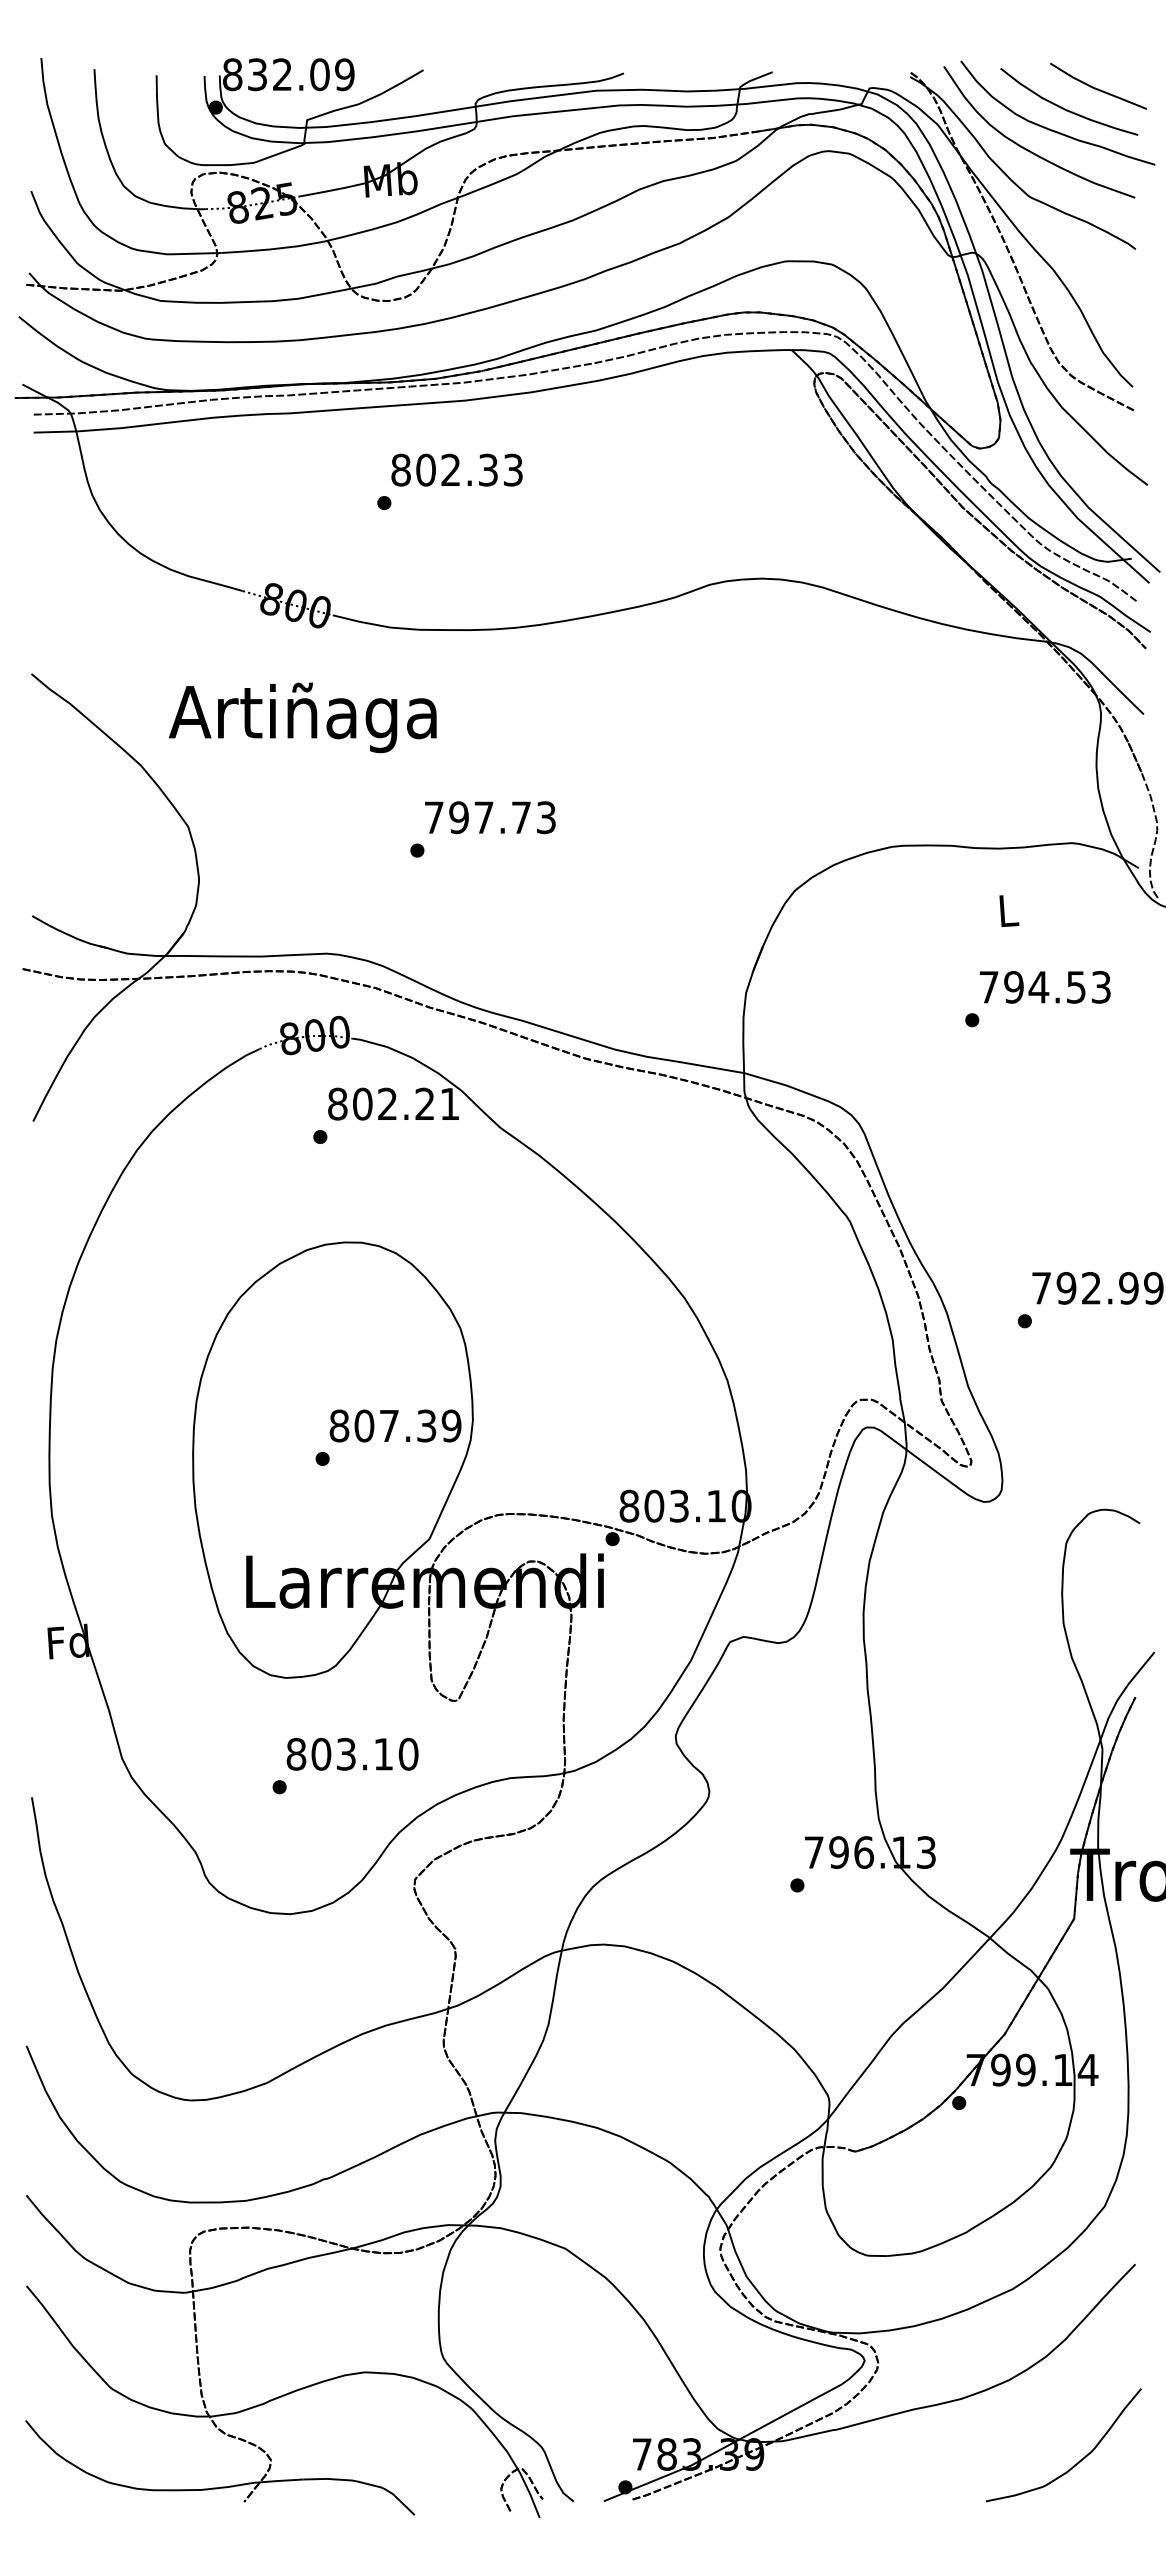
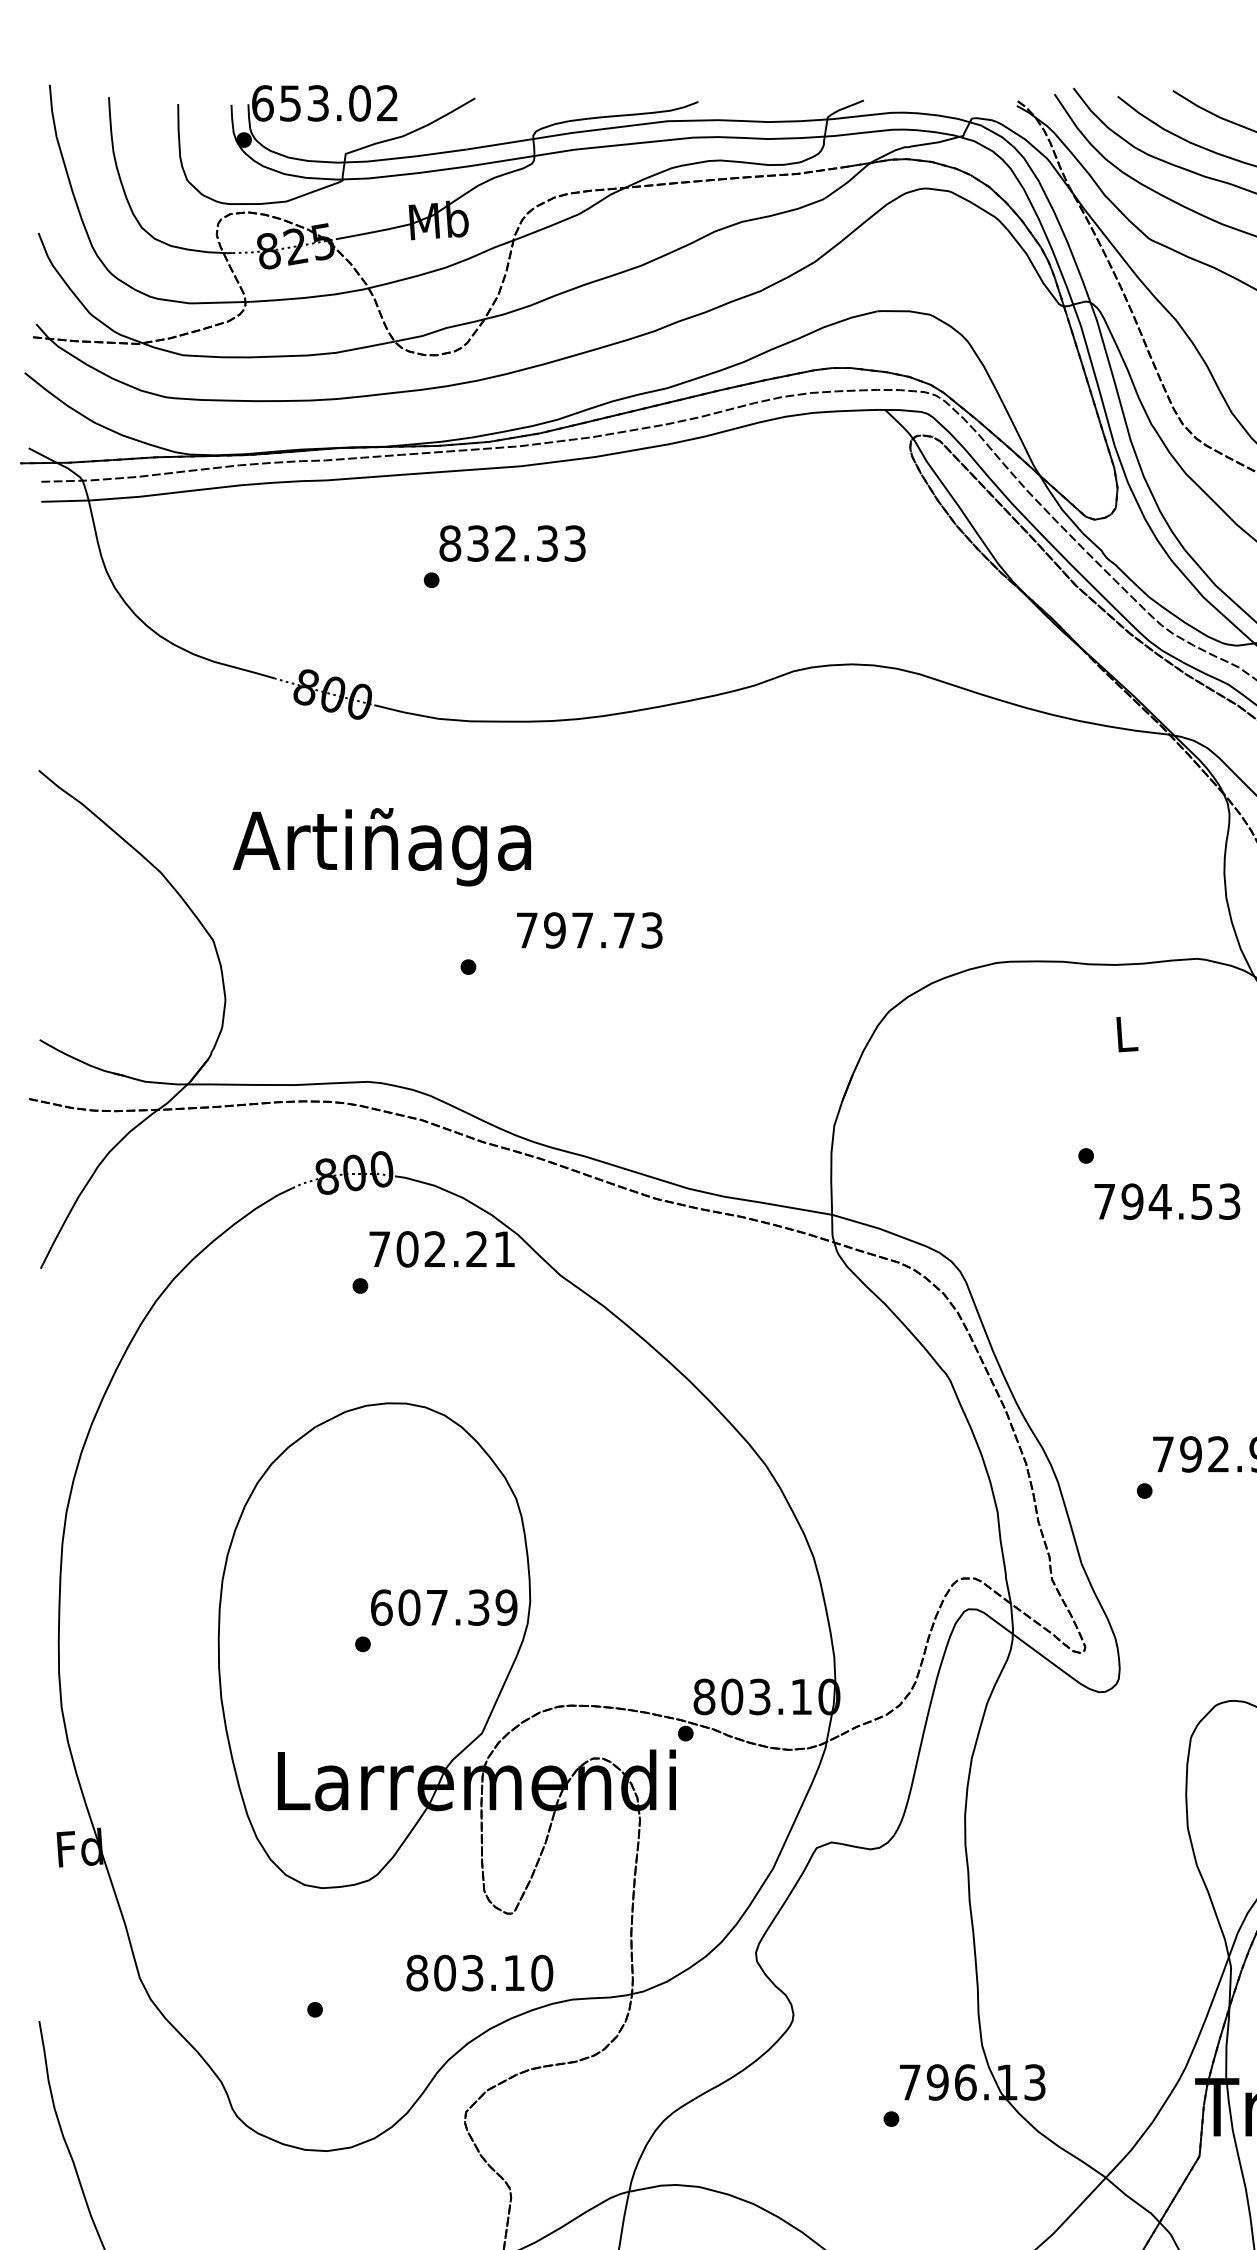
text: (288, 74) -> (324, 103), 832.09 -> 653.02
text: (425, 469) -> (477, 542), 802.33 -> 832.33
text: (302, 717) -> (381, 846), moved
text: (490, 817) -> (589, 930), moved
text: (1045, 987) -> (1167, 1201), moved
text: (337, 1103) -> (379, 1248), 802.21 -> 702.21
text: (339, 1425) -> (381, 1607), 807.39 -> 607.39
text: (352, 1754) -> (479, 1973), moved

